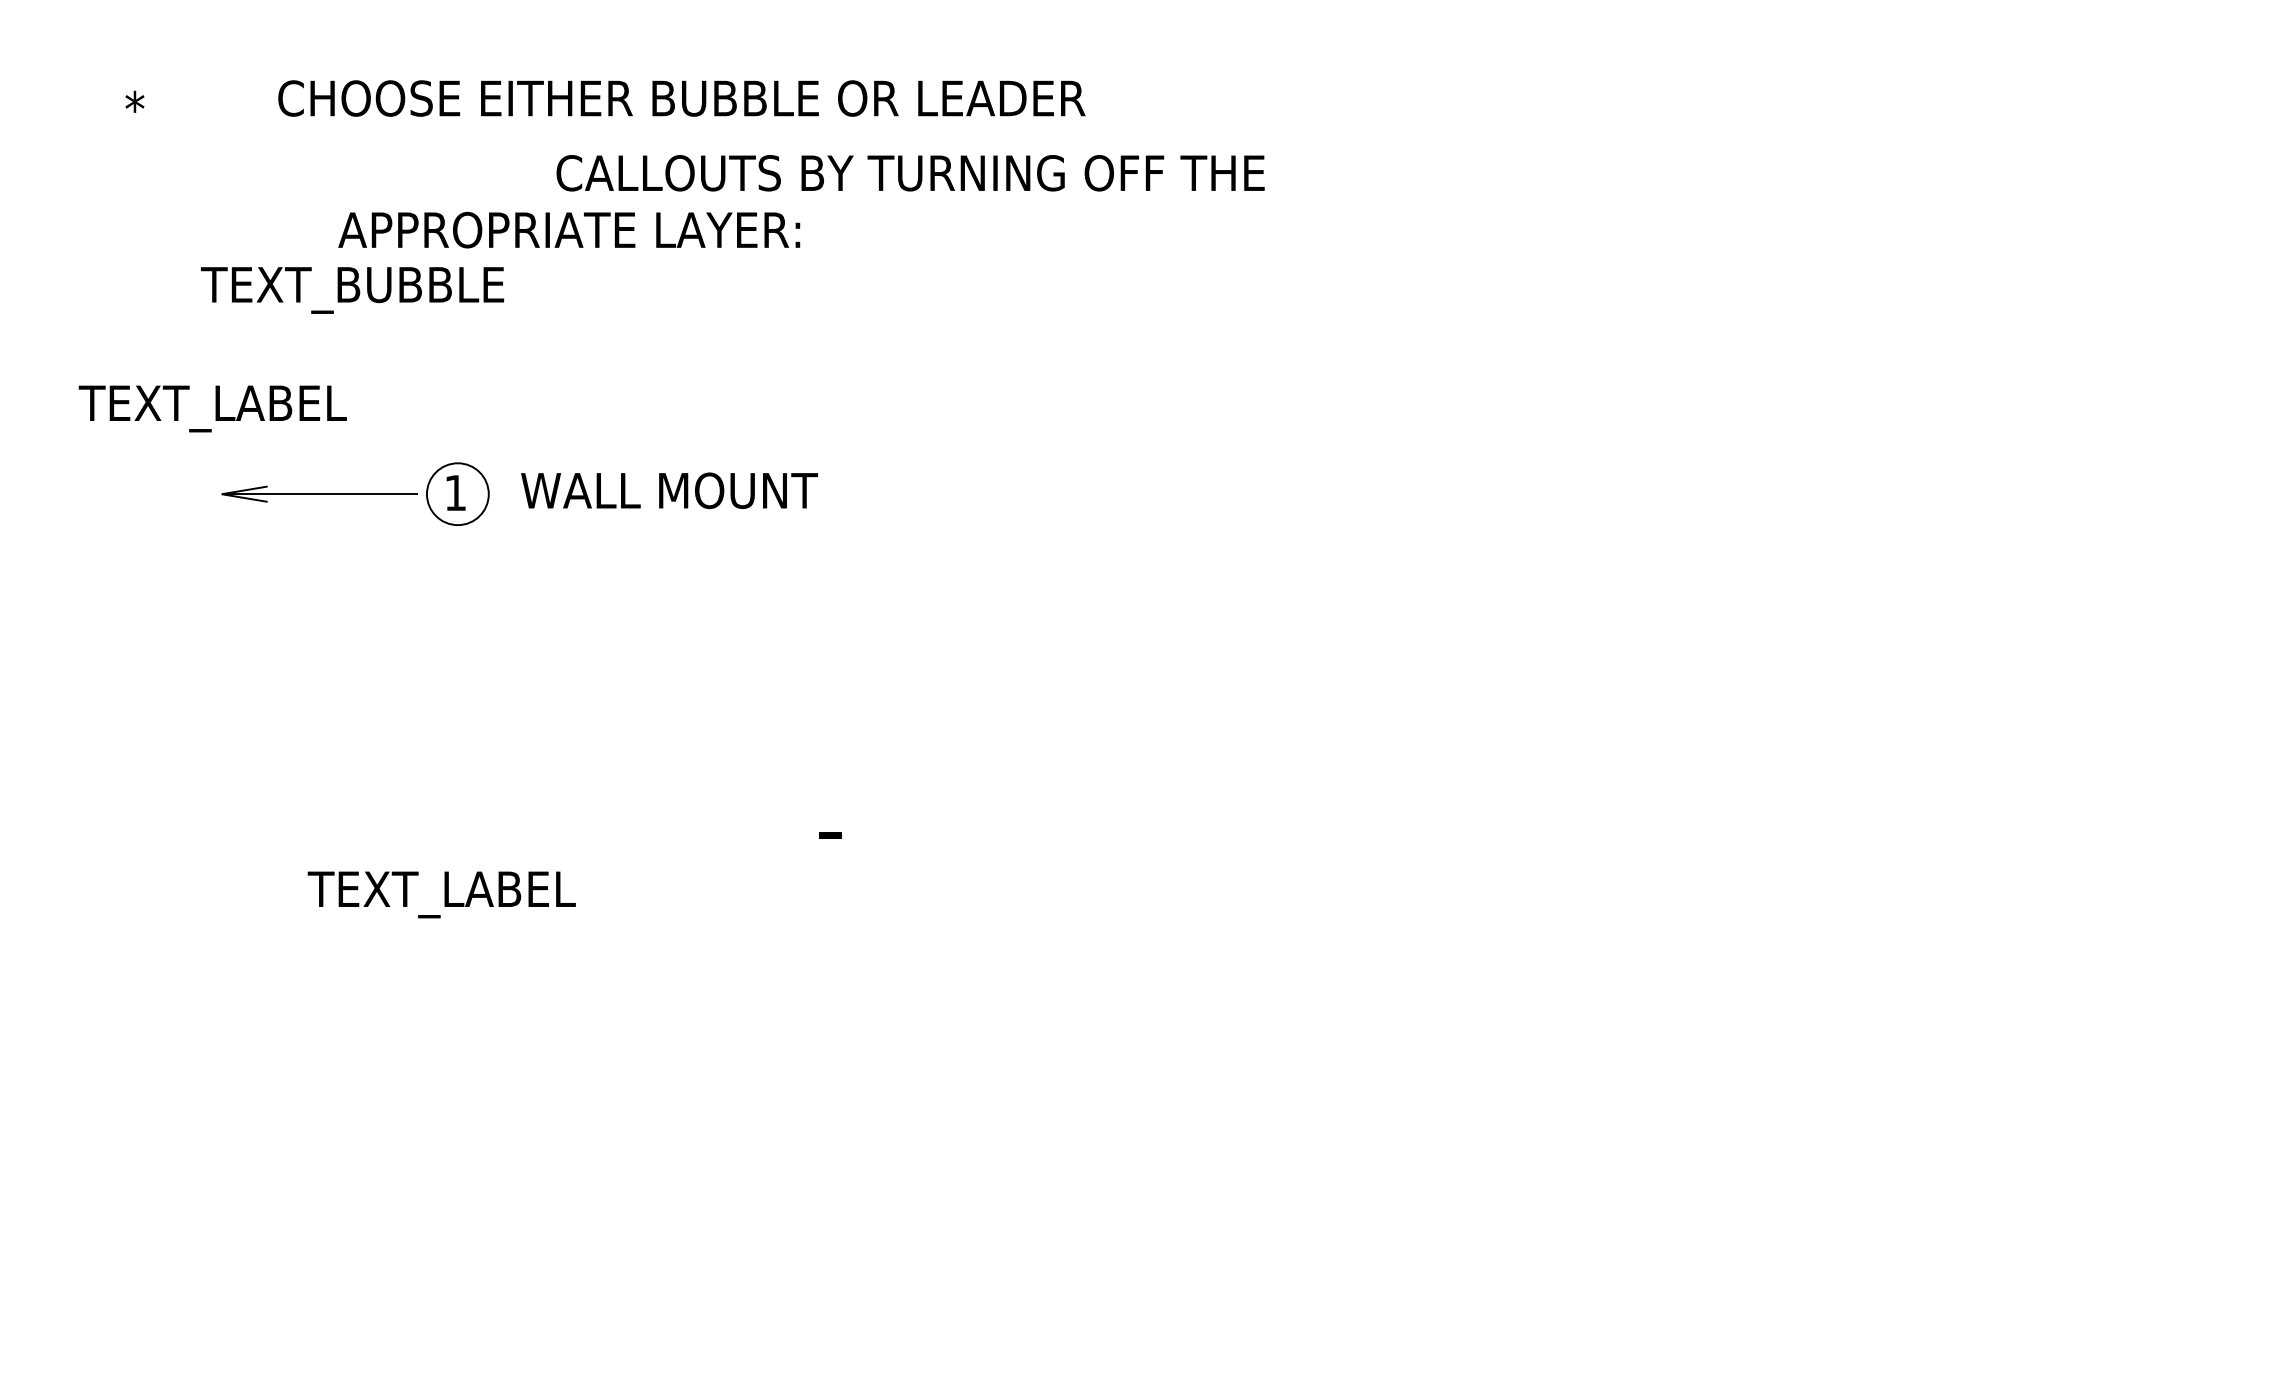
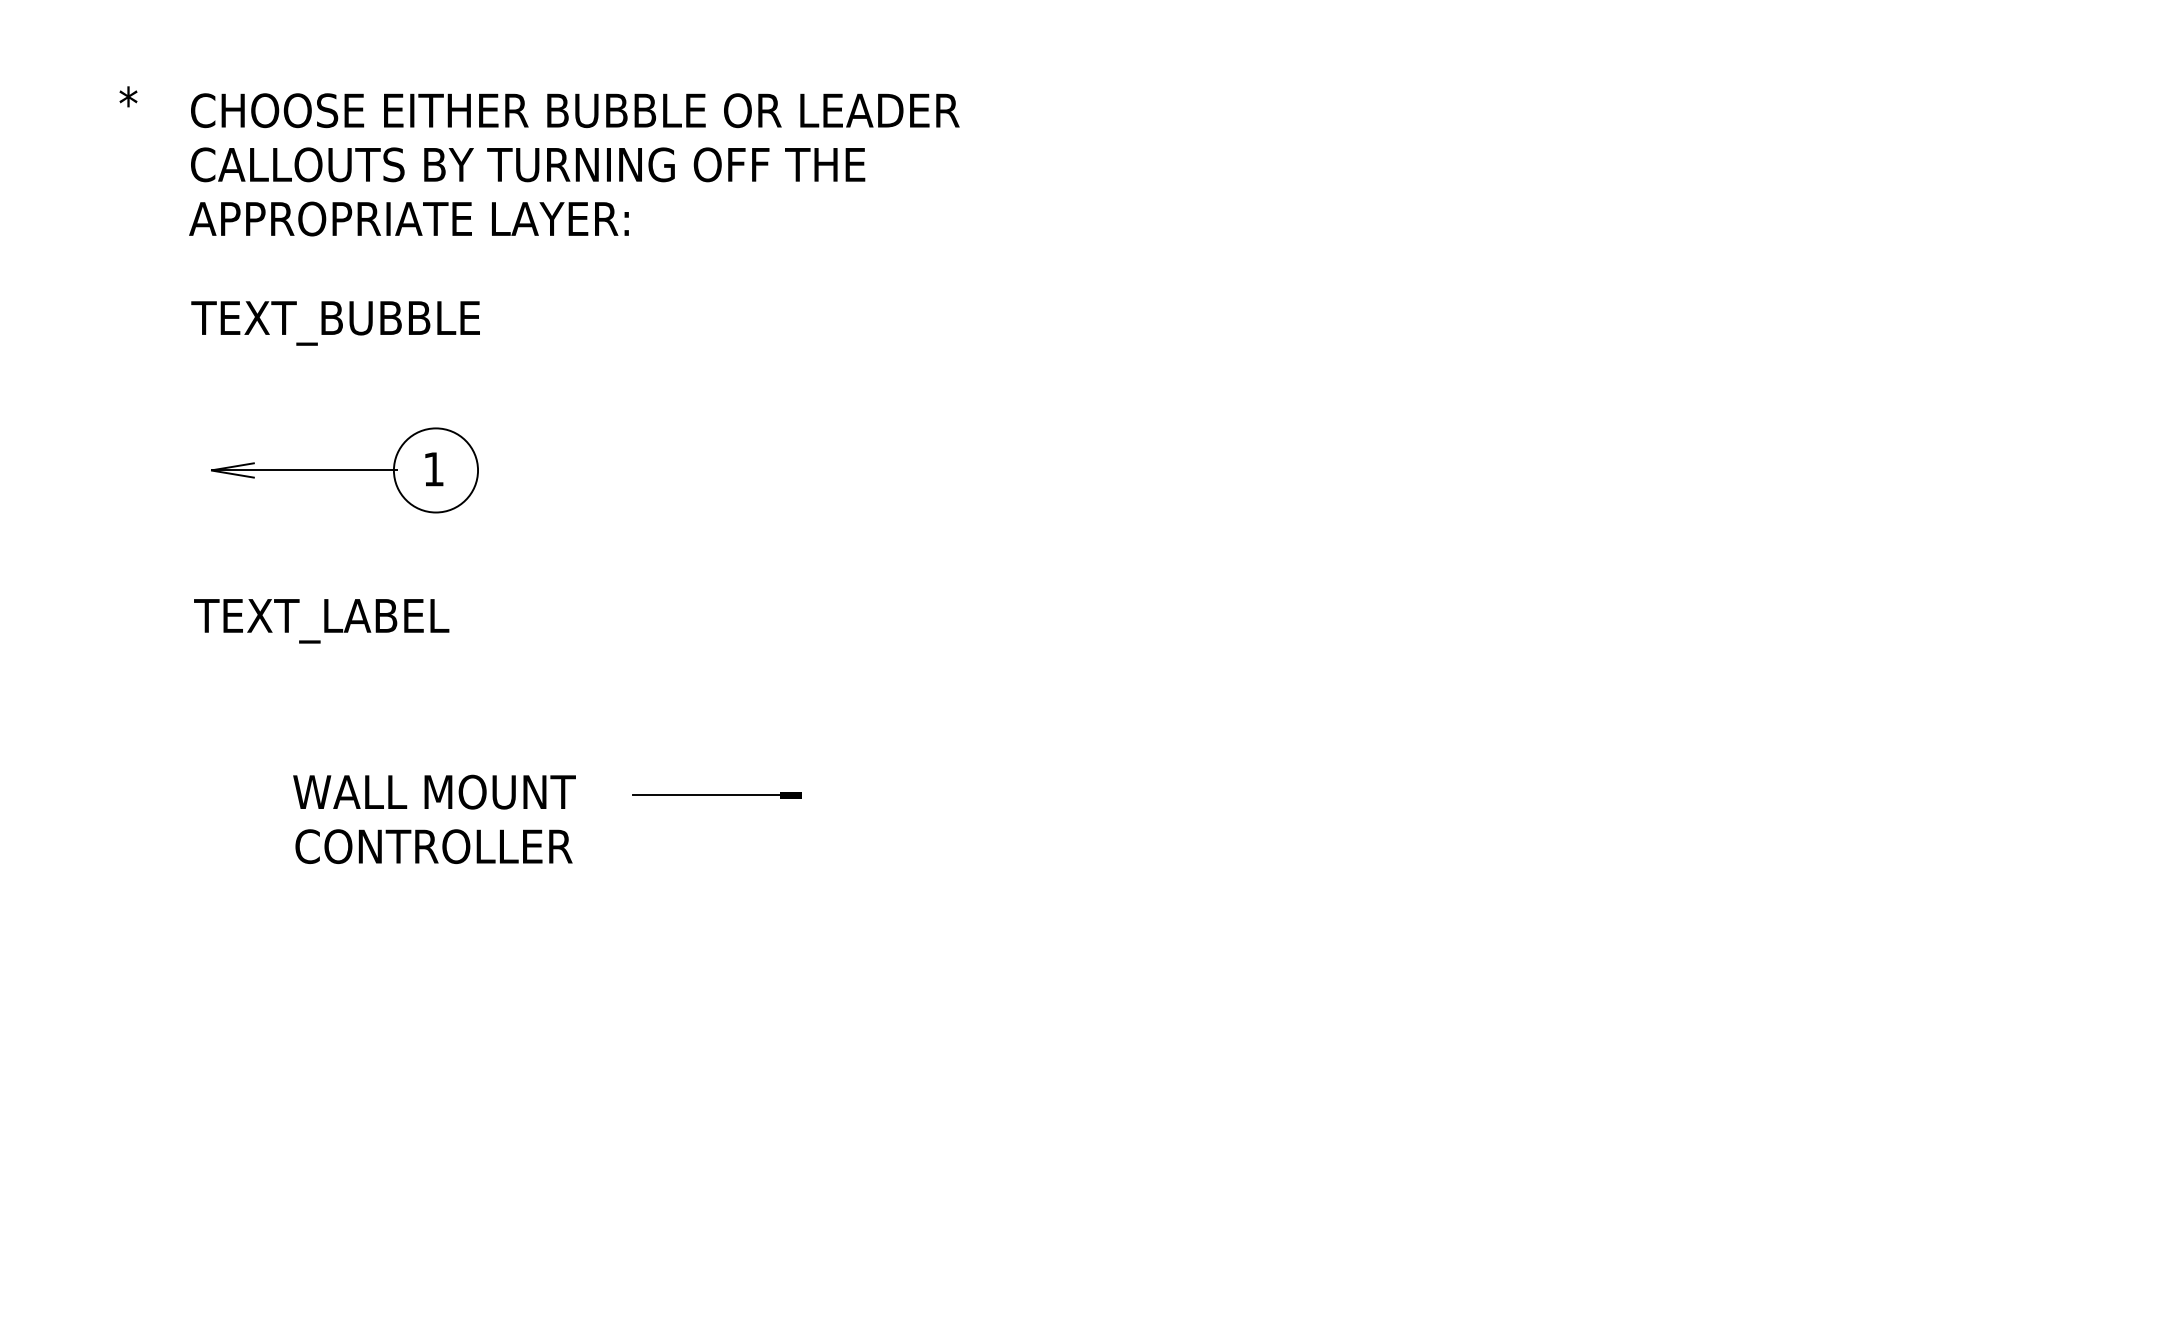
text: (682, 98) -> (575, 110), moved
text: (911, 172) -> (528, 164), moved
text: (568, 229) -> (408, 218), moved
text: (352, 290) -> (335, 323), moved
text: (212, 409) -> (321, 621), moved
text: (669, 490) -> (434, 791), moved
circle: (457, 494) -> (435, 470), size x1.43
line: (749, 834) -> (713, 794), added
text: (454, 894) -> (432, 851), TEXT_LABEL -> CONTROLLER

